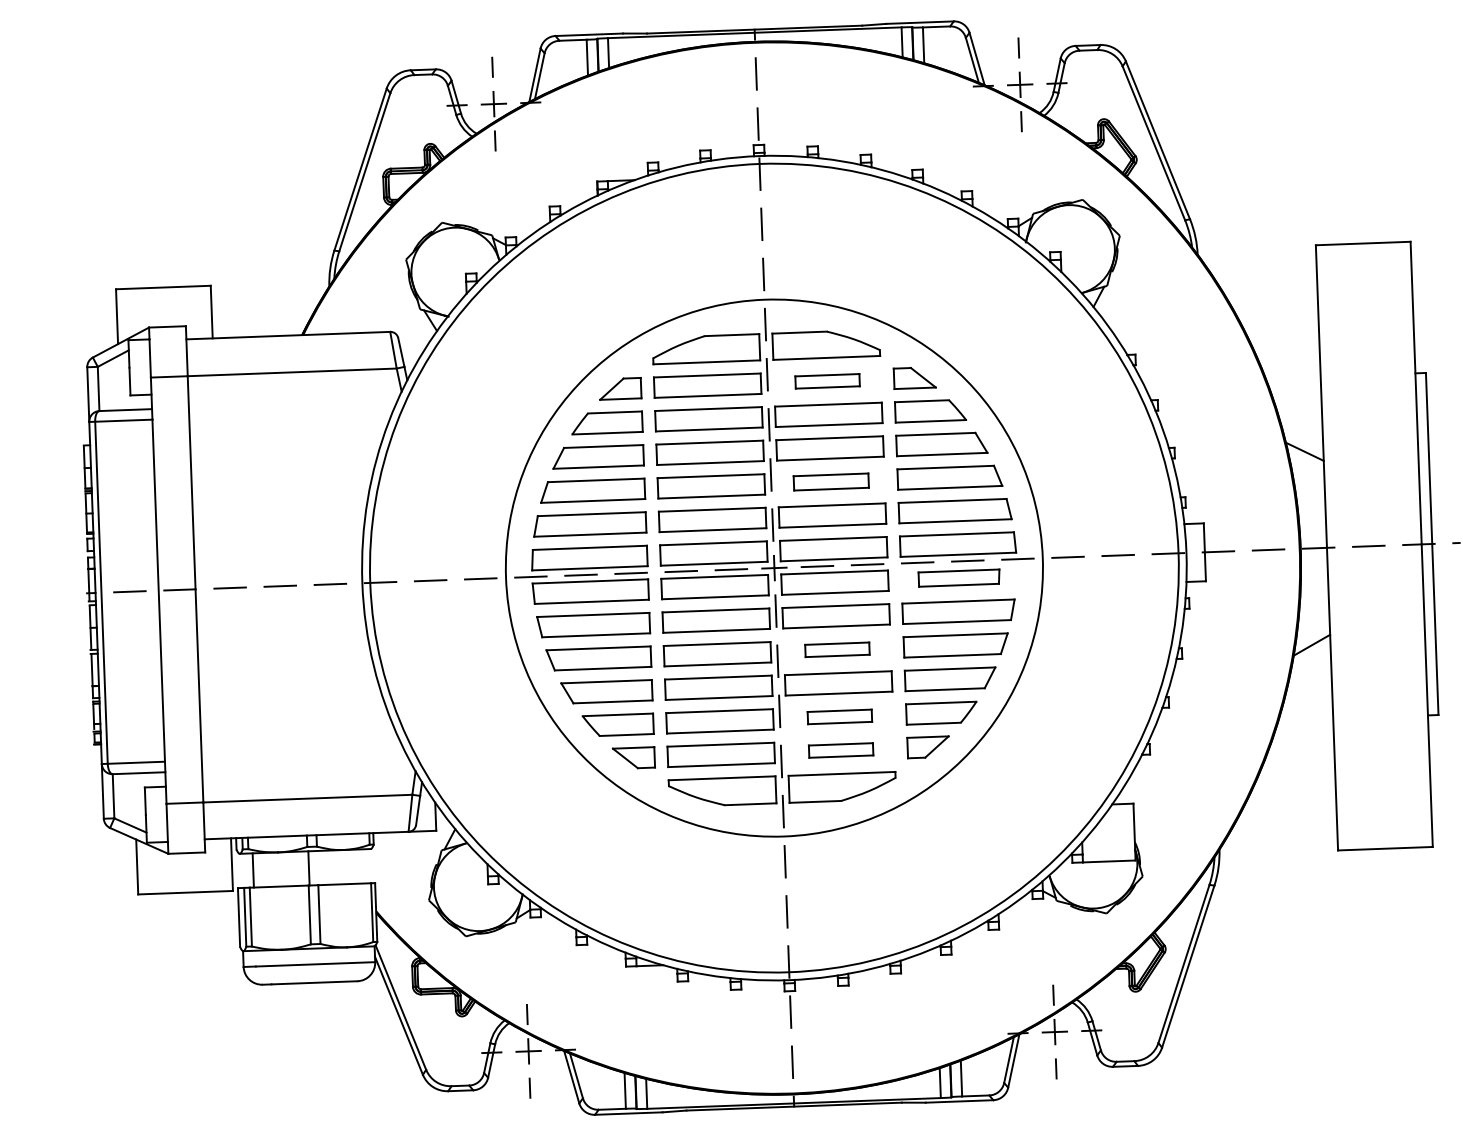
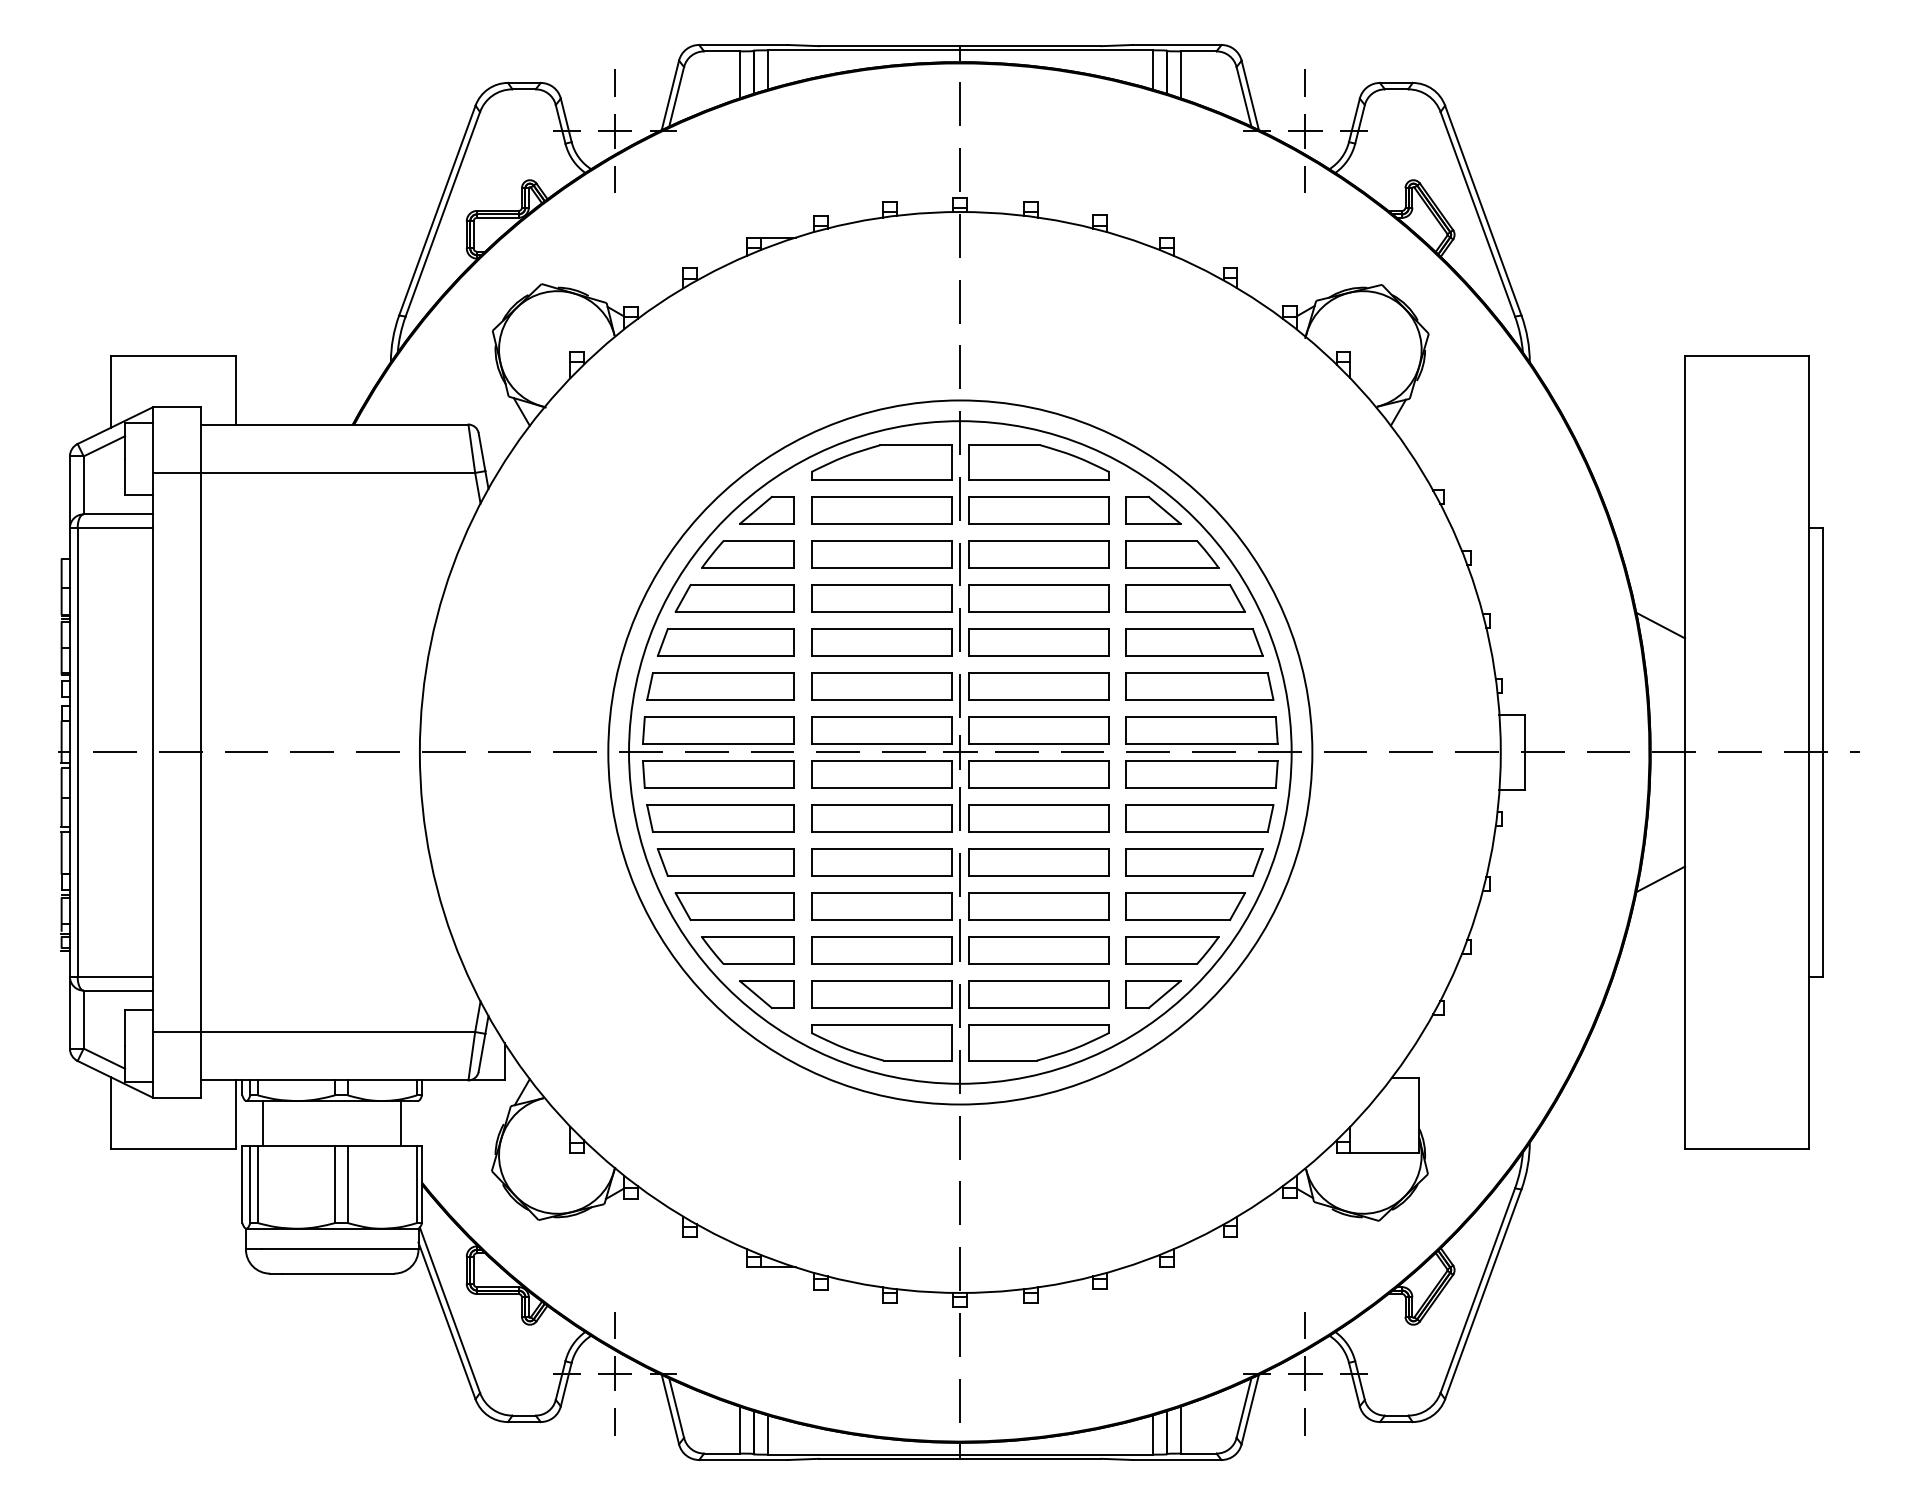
part: (827, 381) -> (1038, 510), size x1.67
part: (830, 482) -> (1038, 642), size x1.43
circle: (774, 568) -> (960, 752), size x0.62
part: (958, 578) -> (1201, 774), size x1.43
part: (837, 649) -> (1038, 862), size x1.67
part: (839, 716) -> (1038, 950), size x1.67
part: (840, 750) -> (1038, 994), size x1.67
line: (309, 868) -> (401, 1123), moved

